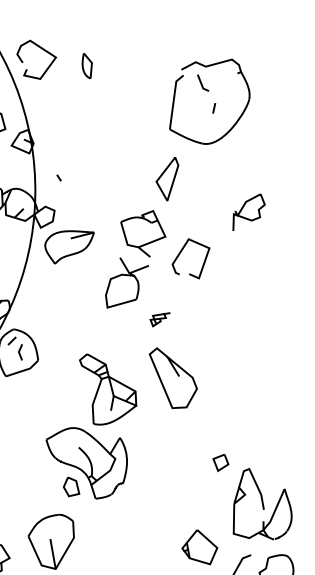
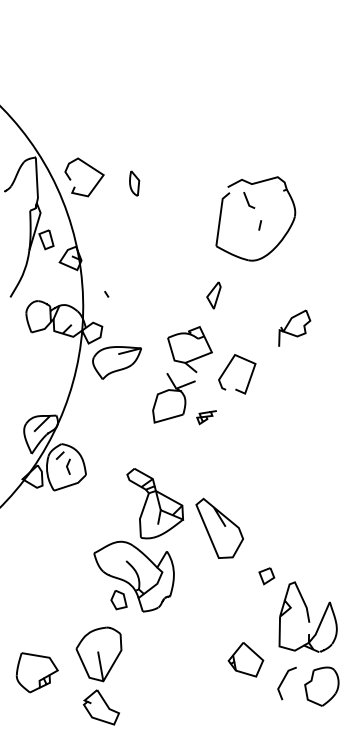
part: (167, 179) -> (213, 295), size x0.62
part: (159, 319) -> (206, 417), moved
curve: (177, 375) -> (223, 525), moved

